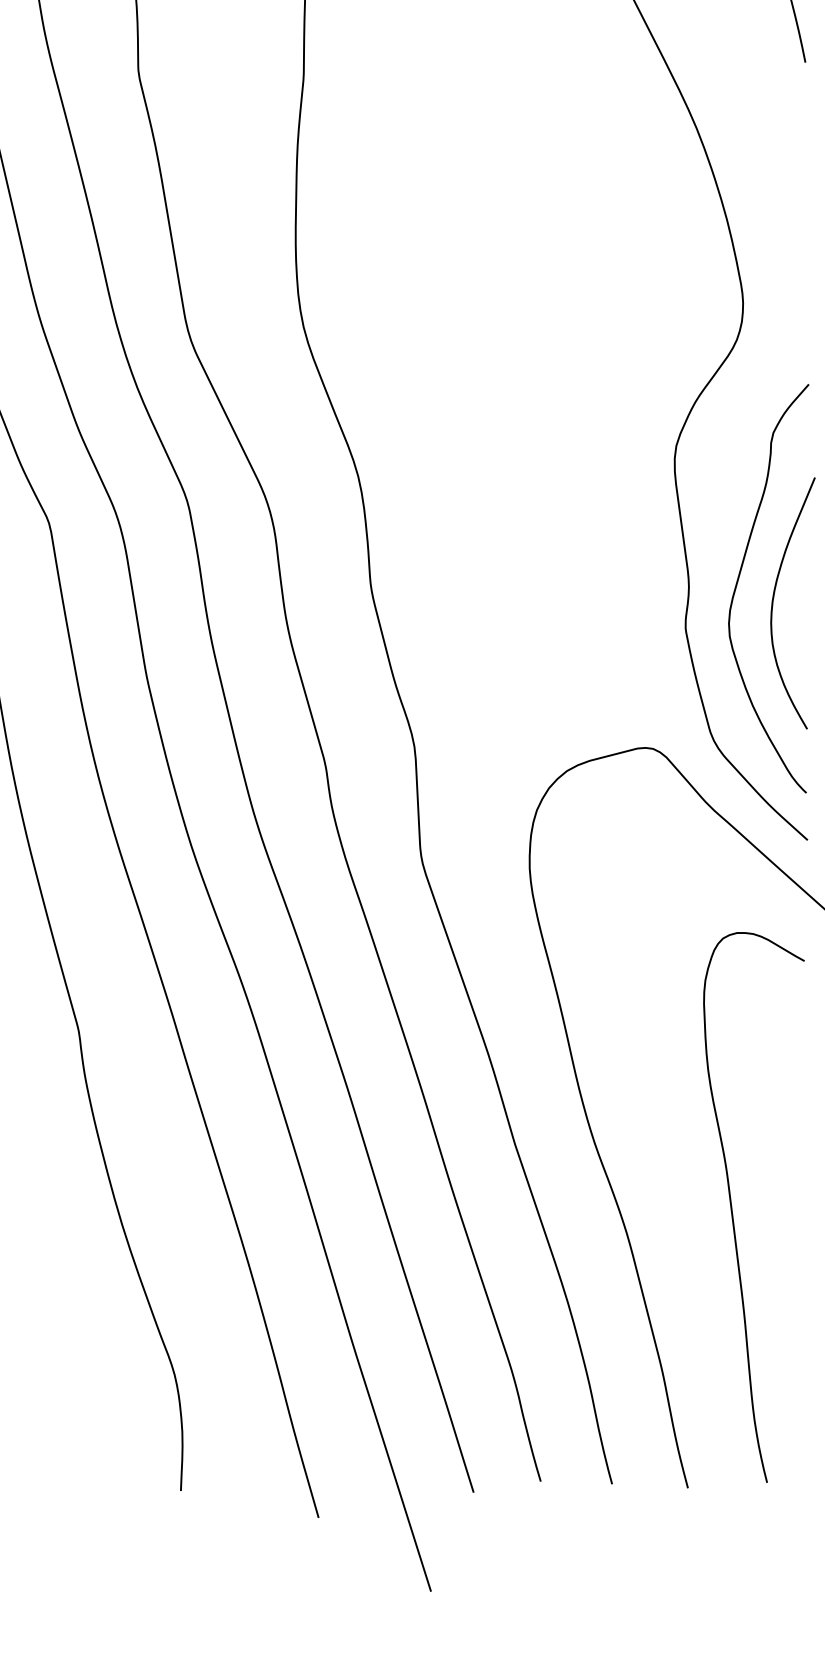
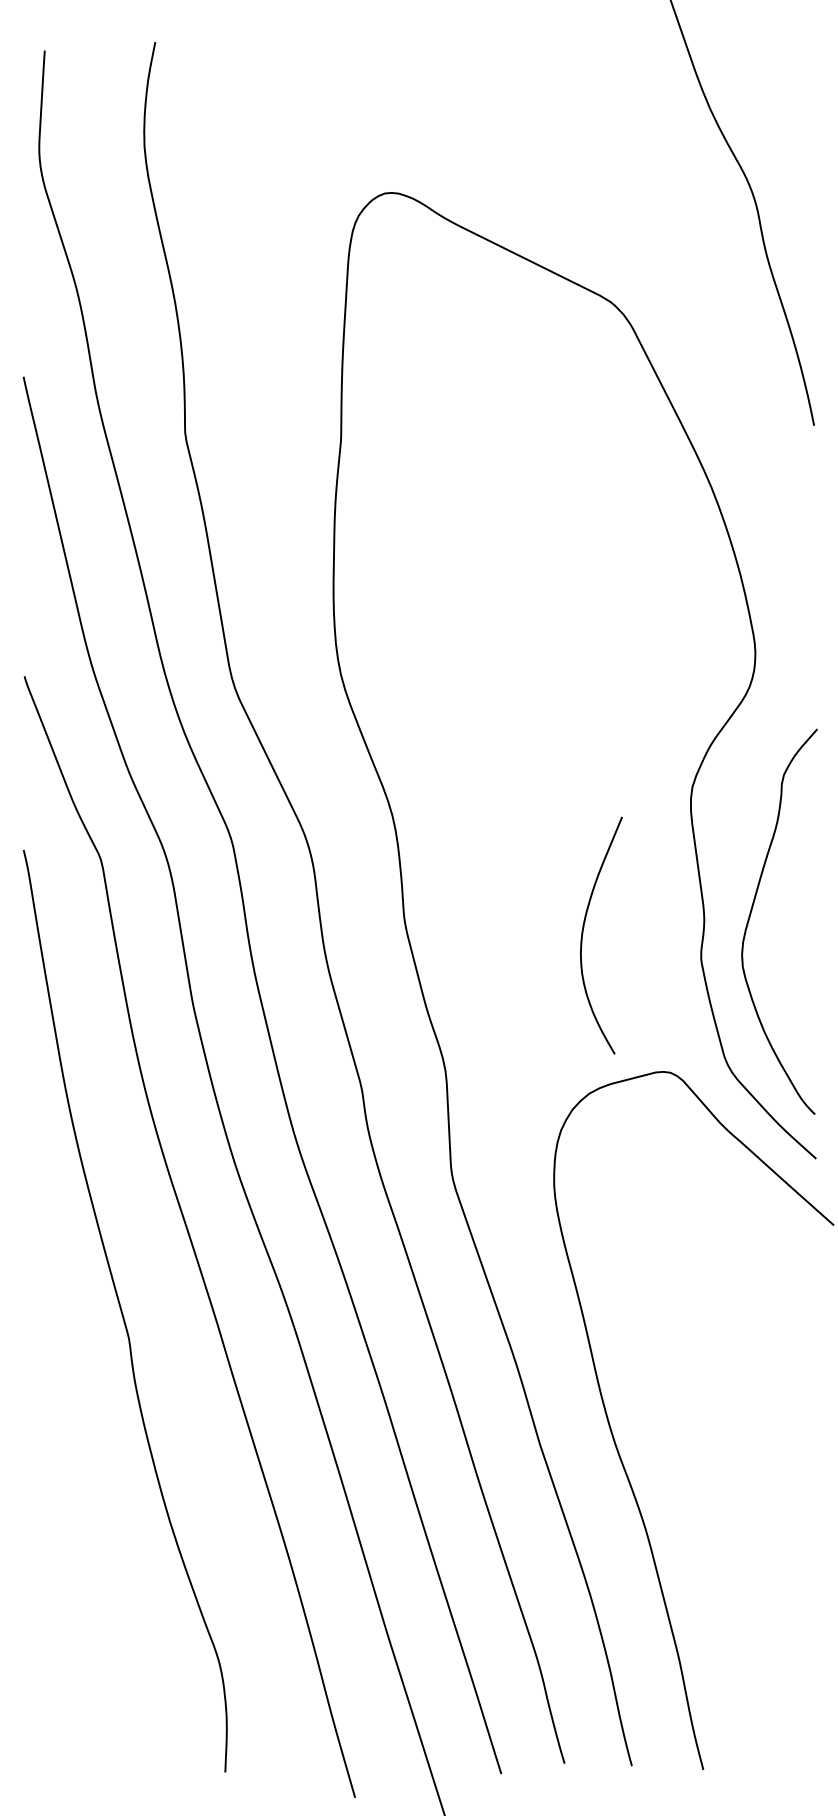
curve: (773, 602) -> (583, 934), moved
curve: (732, 1206) -> (745, 1504), removed

